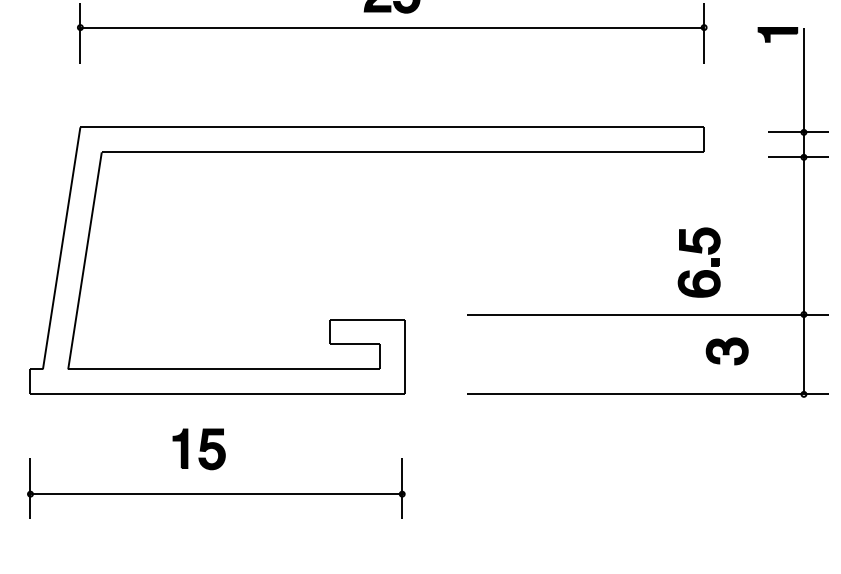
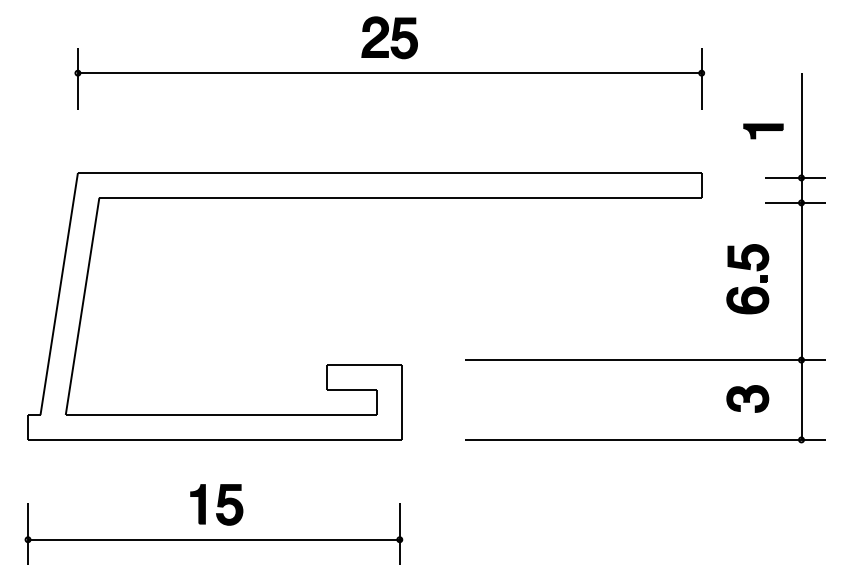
part: (777, 34) -> (763, 131), moved
part: (699, 270) -> (748, 287), moved
part: (726, 350) -> (747, 398), moved
part: (198, 448) -> (216, 504), moved

